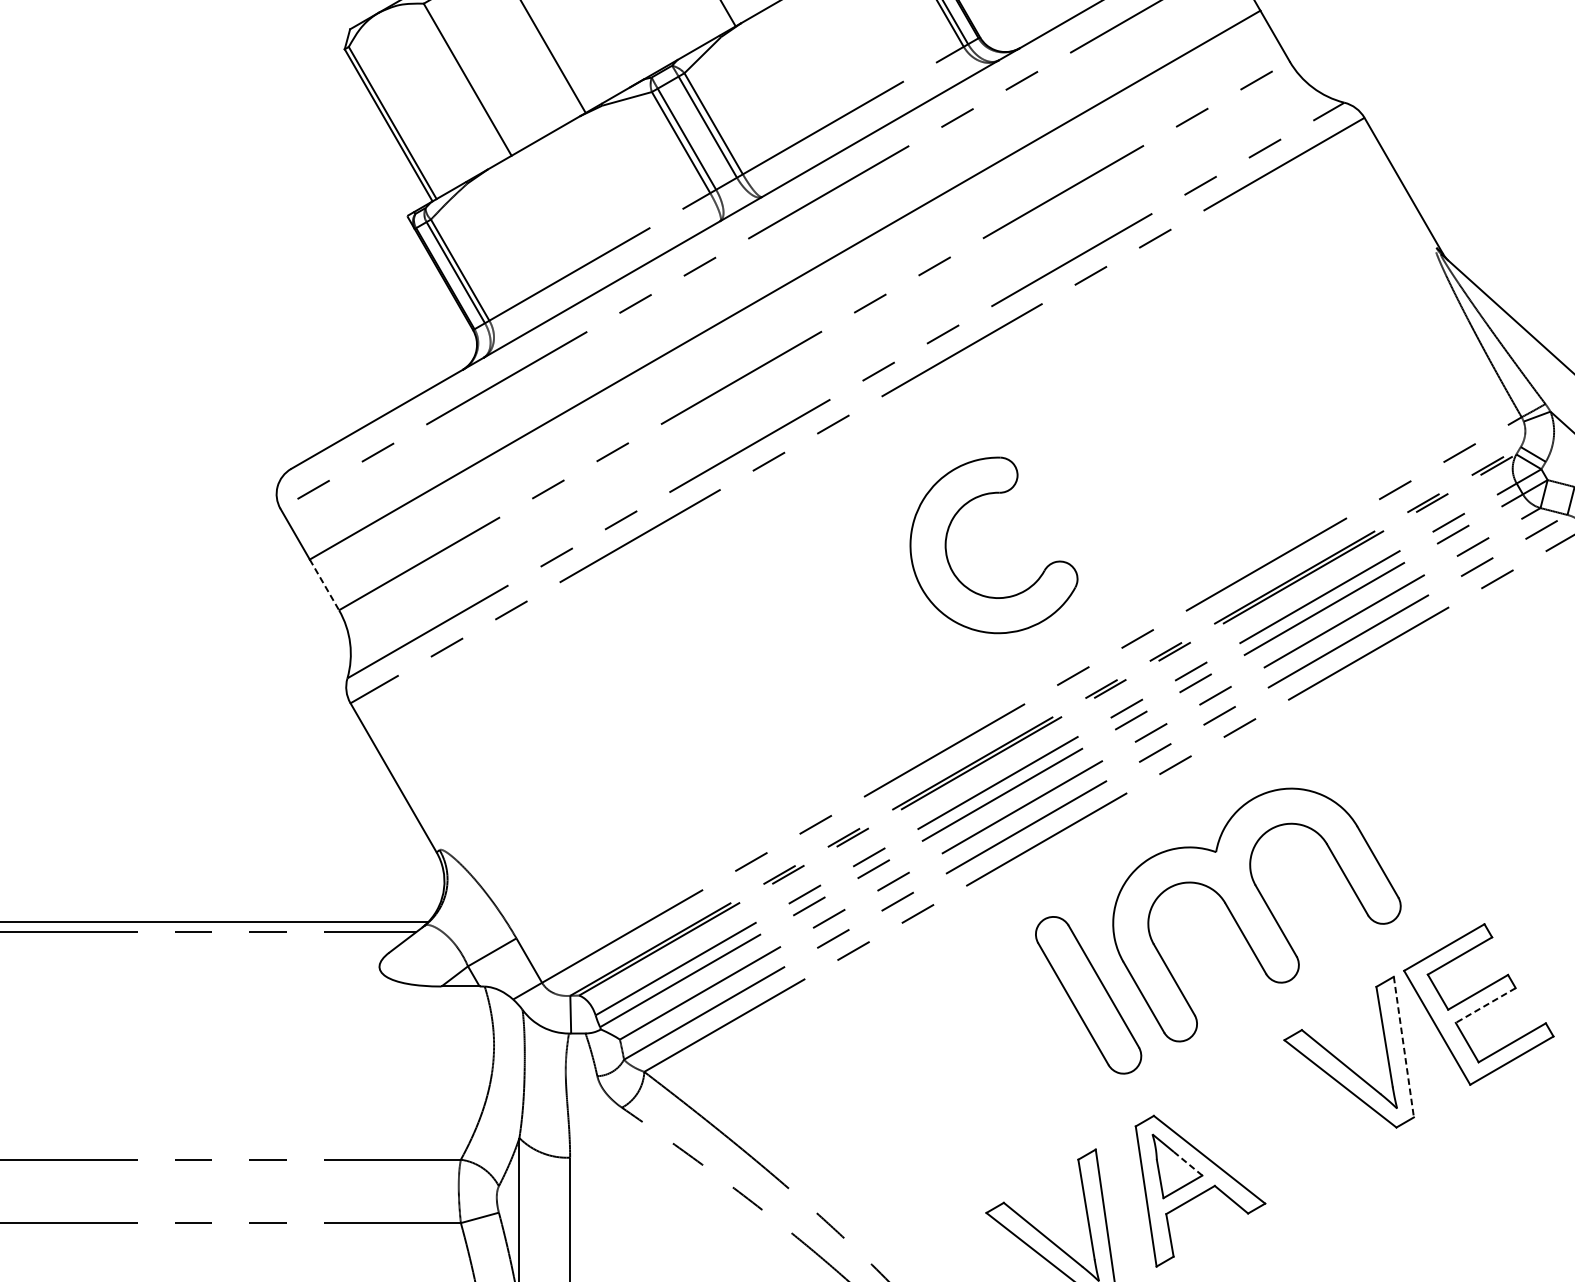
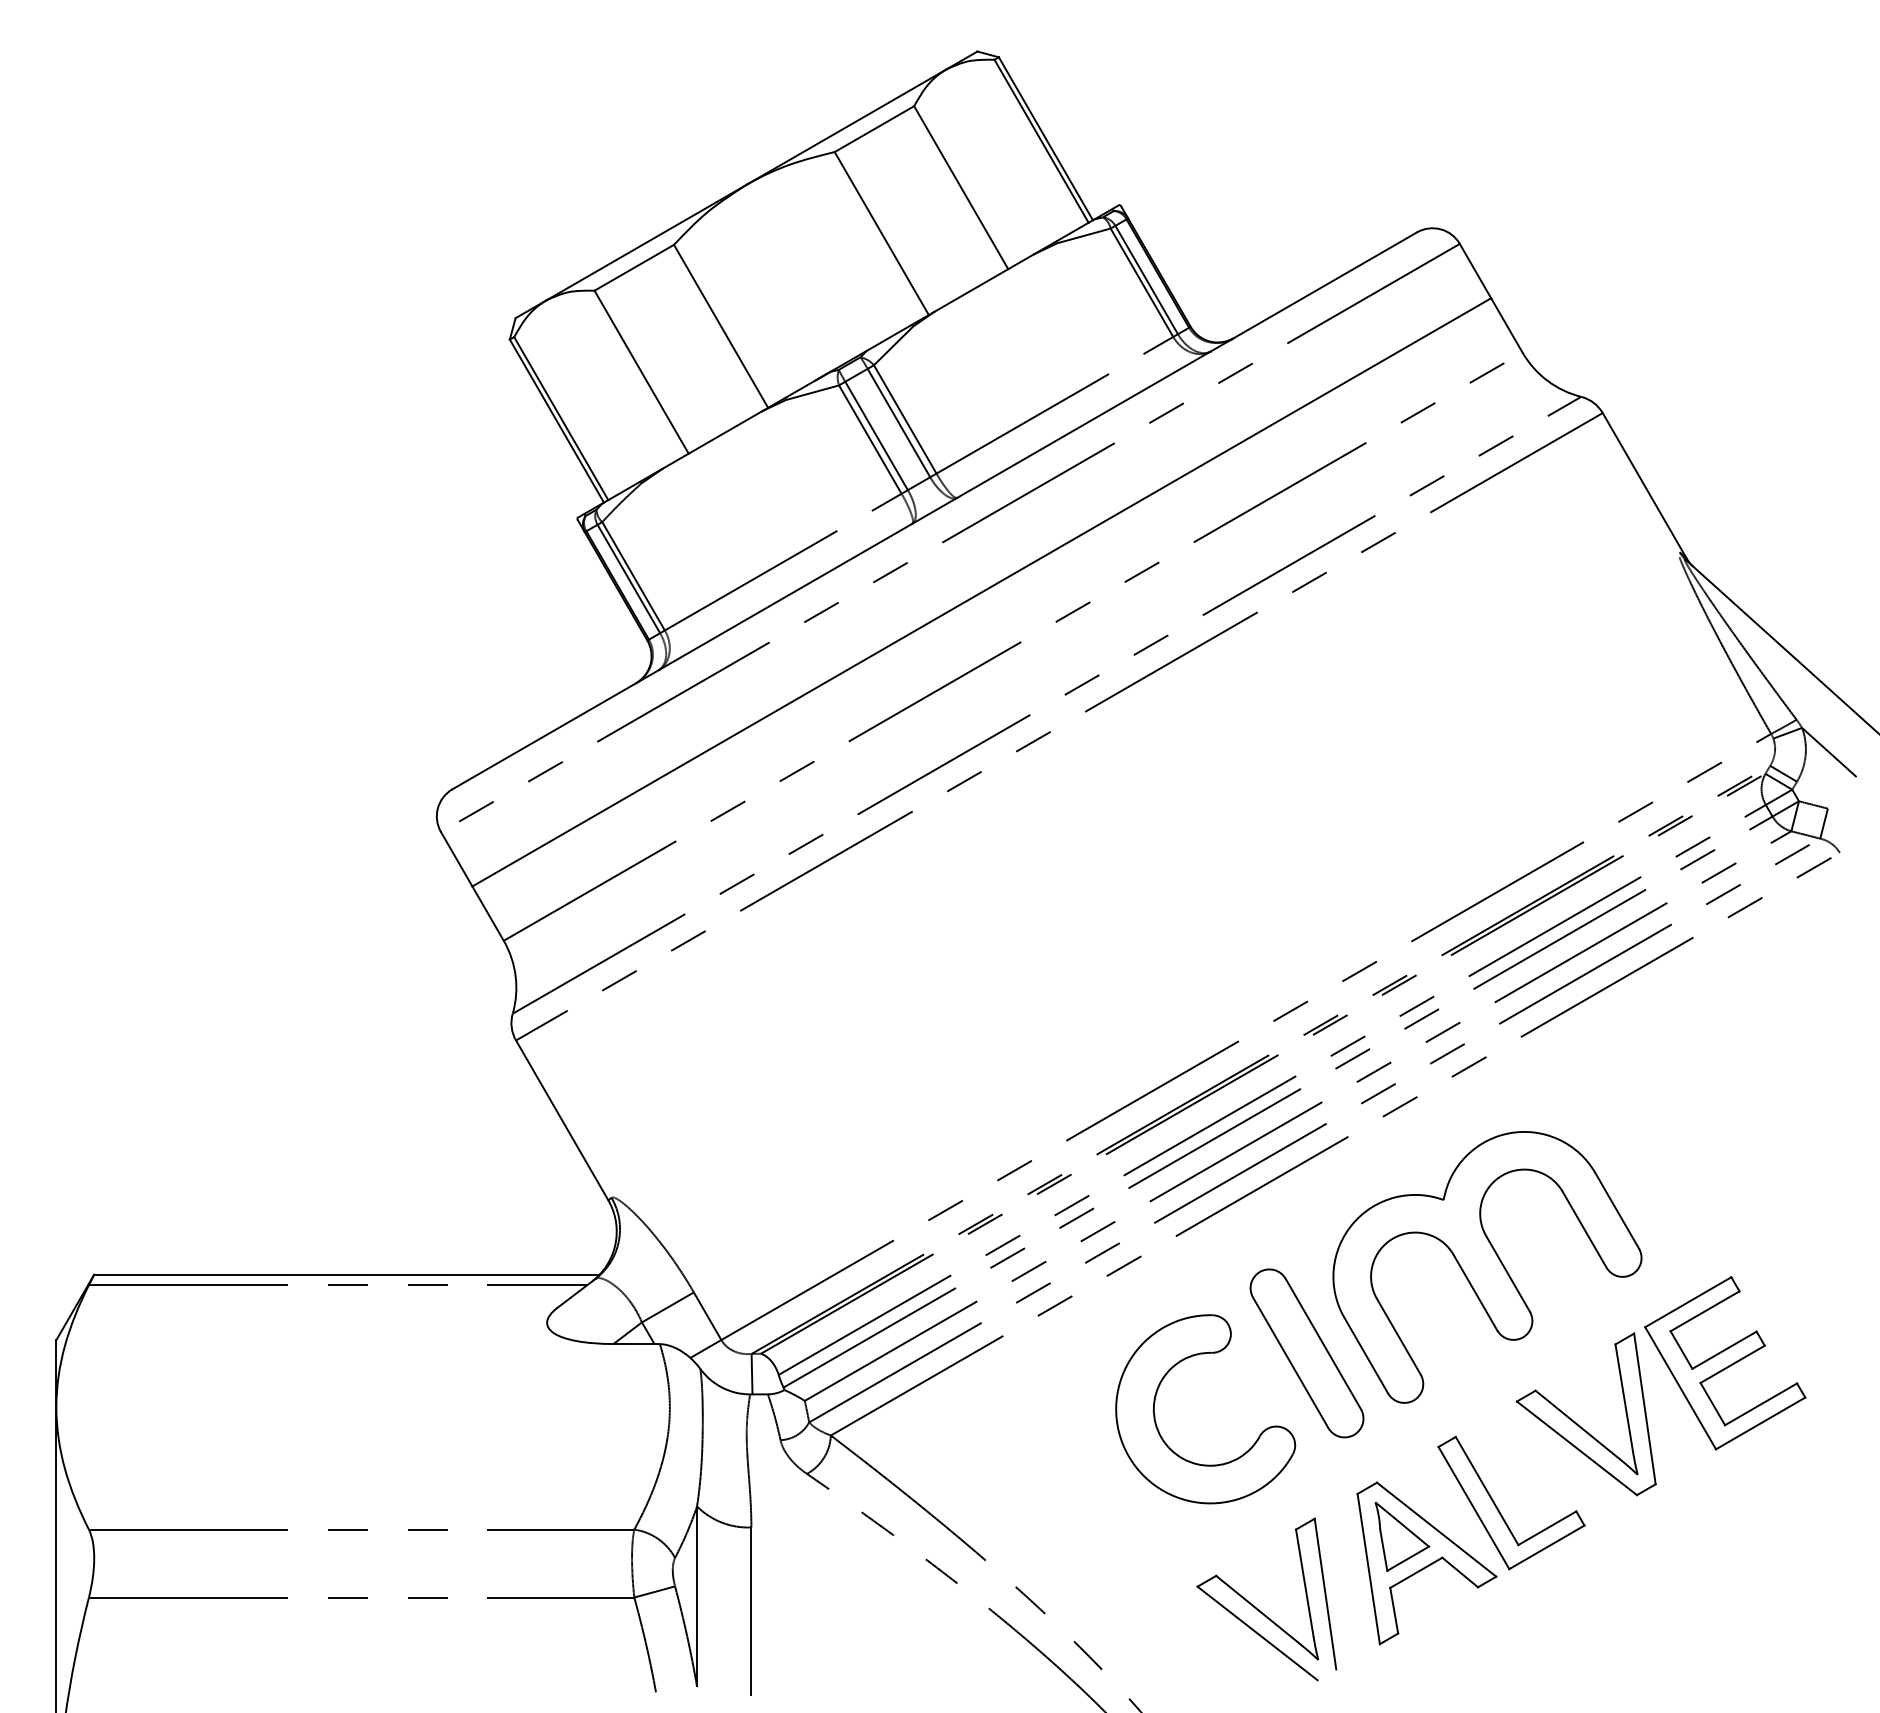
part: (947, 551) -> (1155, 1415), moved
line: (324, 585) -> (488, 914), dashed -> solid
line: (1485, 1005) -> (1732, 1364), dashed -> solid
line: (1403, 1047) -> (1644, 1409), dashed -> solid
part: (1269, 1142) -> (1500, 1511), added
line: (1187, 1164) -> (1413, 1534), dashed -> solid

